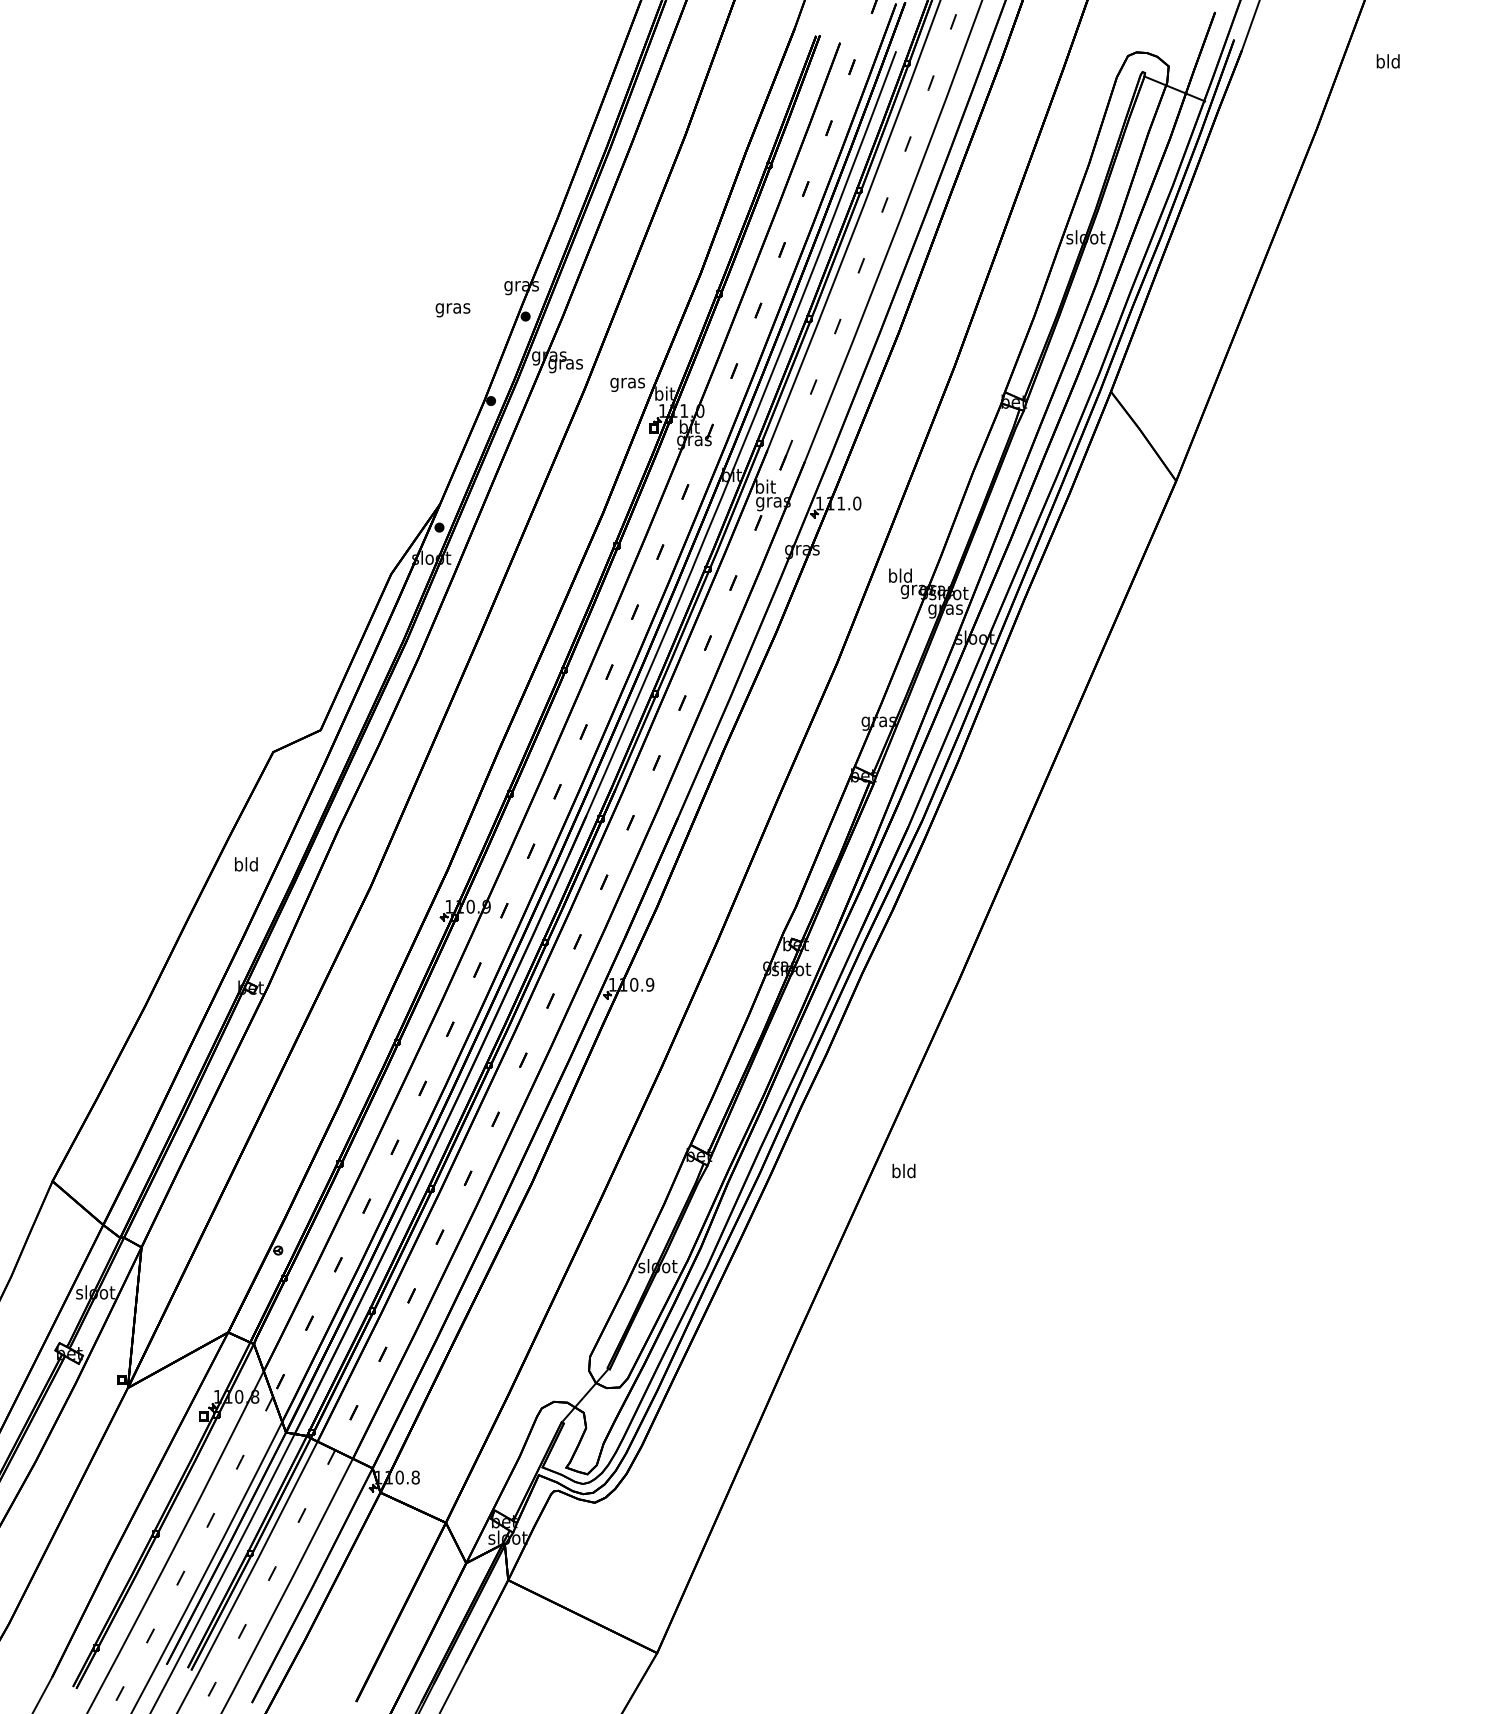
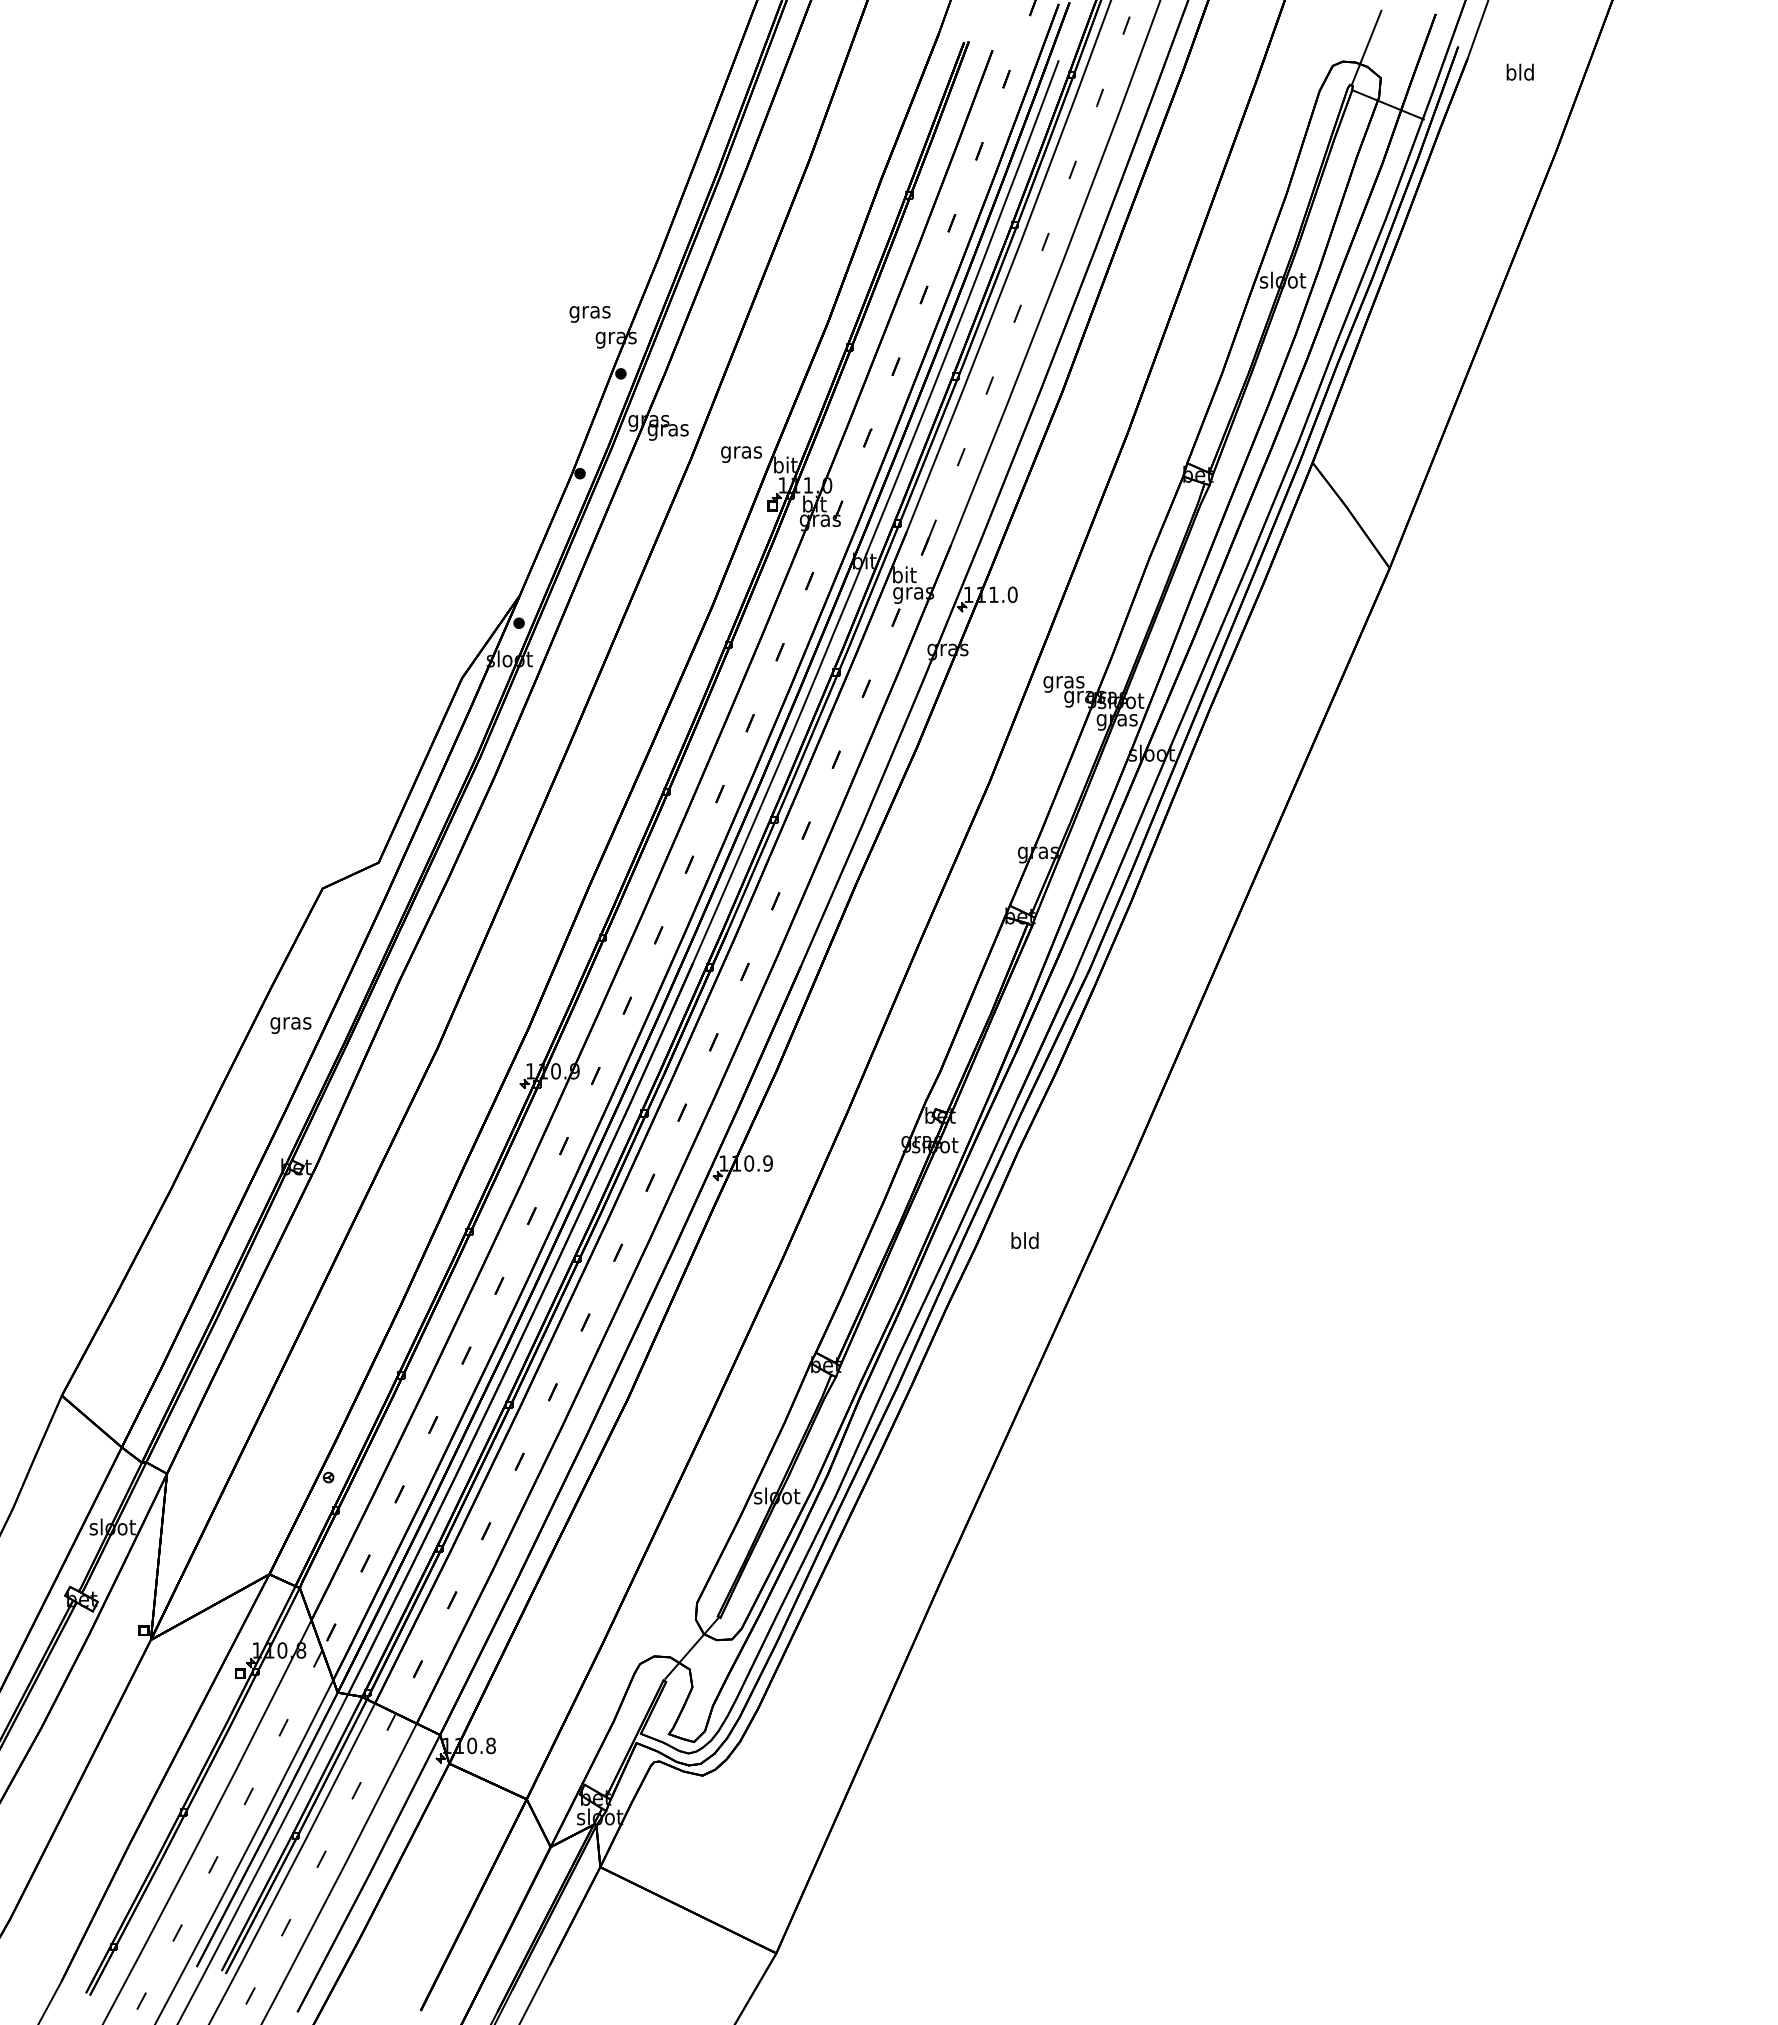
line: (1156, 40) -> (1366, 47), added
text: (1387, 60) -> (1519, 71), moved
text: (452, 310) -> (589, 314), moved
text: (900, 576) -> (1063, 681), bld -> gras
text: (246, 865) -> (290, 1022), bld -> gras
text: (903, 1170) -> (1024, 1240), moved

